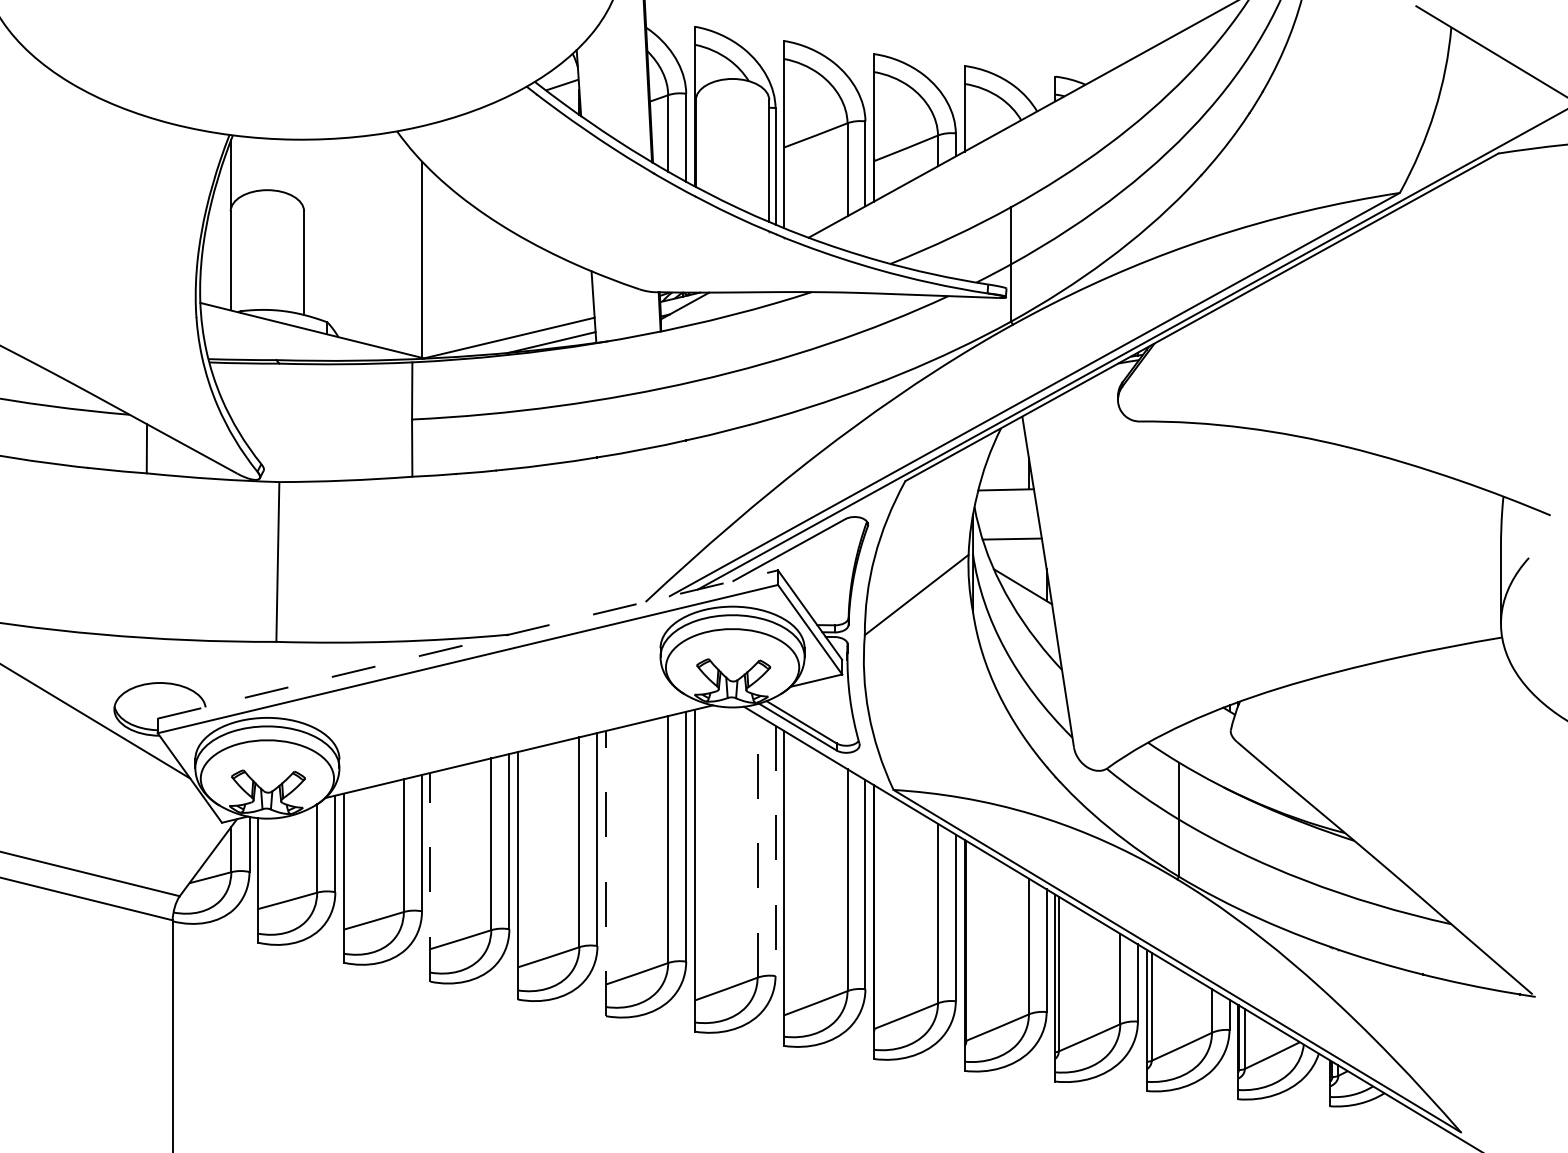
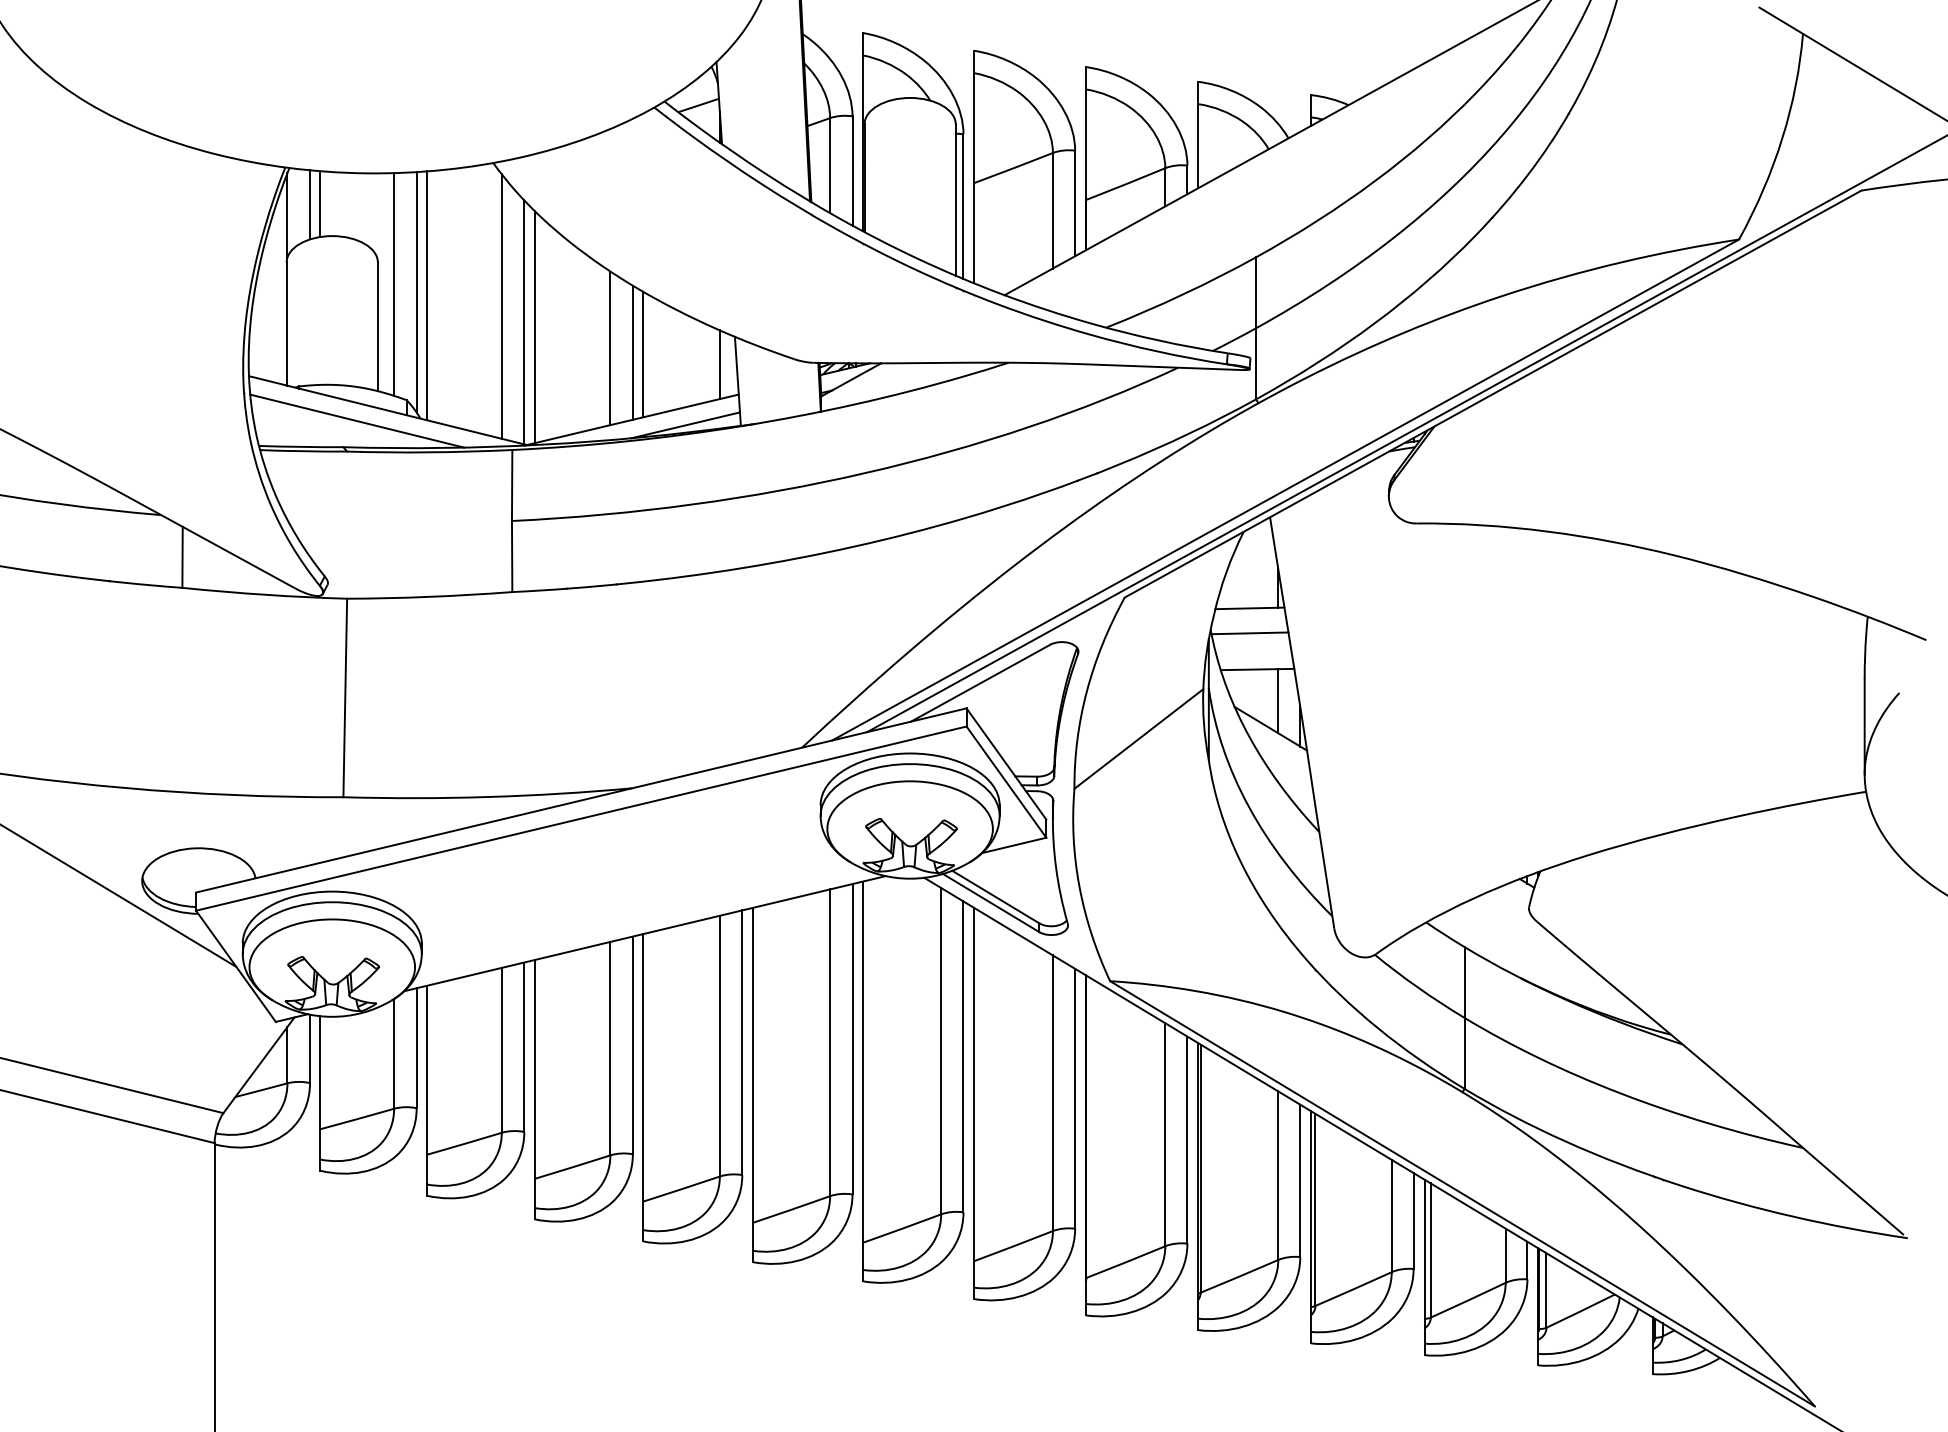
line: (249, 164) -> (310, 204), added
line: (257, 164) -> (320, 204), added
line: (317, 229) -> (394, 284), added
line: (335, 235) -> (416, 292), added
line: (344, 237) -> (427, 295), added
line: (403, 246) -> (501, 306), added
line: (430, 263) -> (534, 327), added
line: (491, 280) -> (610, 348), added
line: (509, 283) -> (632, 352), added
line: (517, 285) -> (643, 354), added
line: (579, 293) -> (719, 364), added
line: (287, 338) -> (357, 420), added
line: (1005, 510) -> (1249, 633), added
line: (1029, 564) -> (1278, 701), added
line: (468, 644) -> (581, 800), dashed -> solid
line: (757, 845) -> (941, 1050), dashed -> solid
line: (775, 851) -> (963, 1057), dashed -> solid
line: (605, 873) -> (752, 1084), dashed -> solid
line: (430, 877) -> (534, 1089), dashed -> solid

